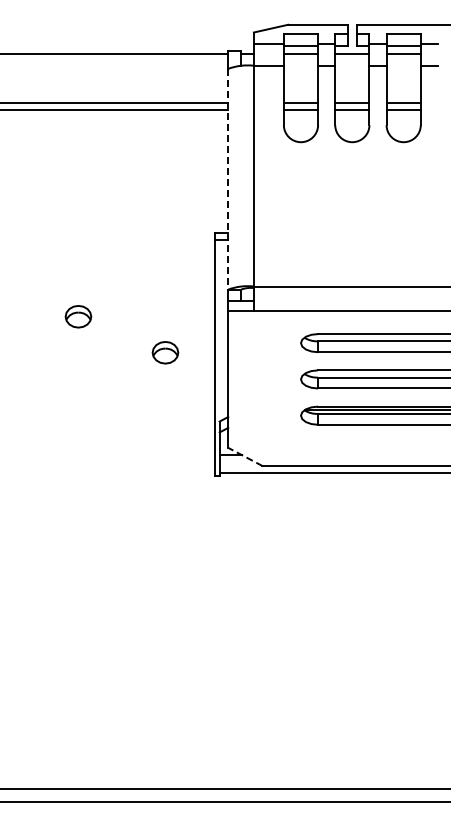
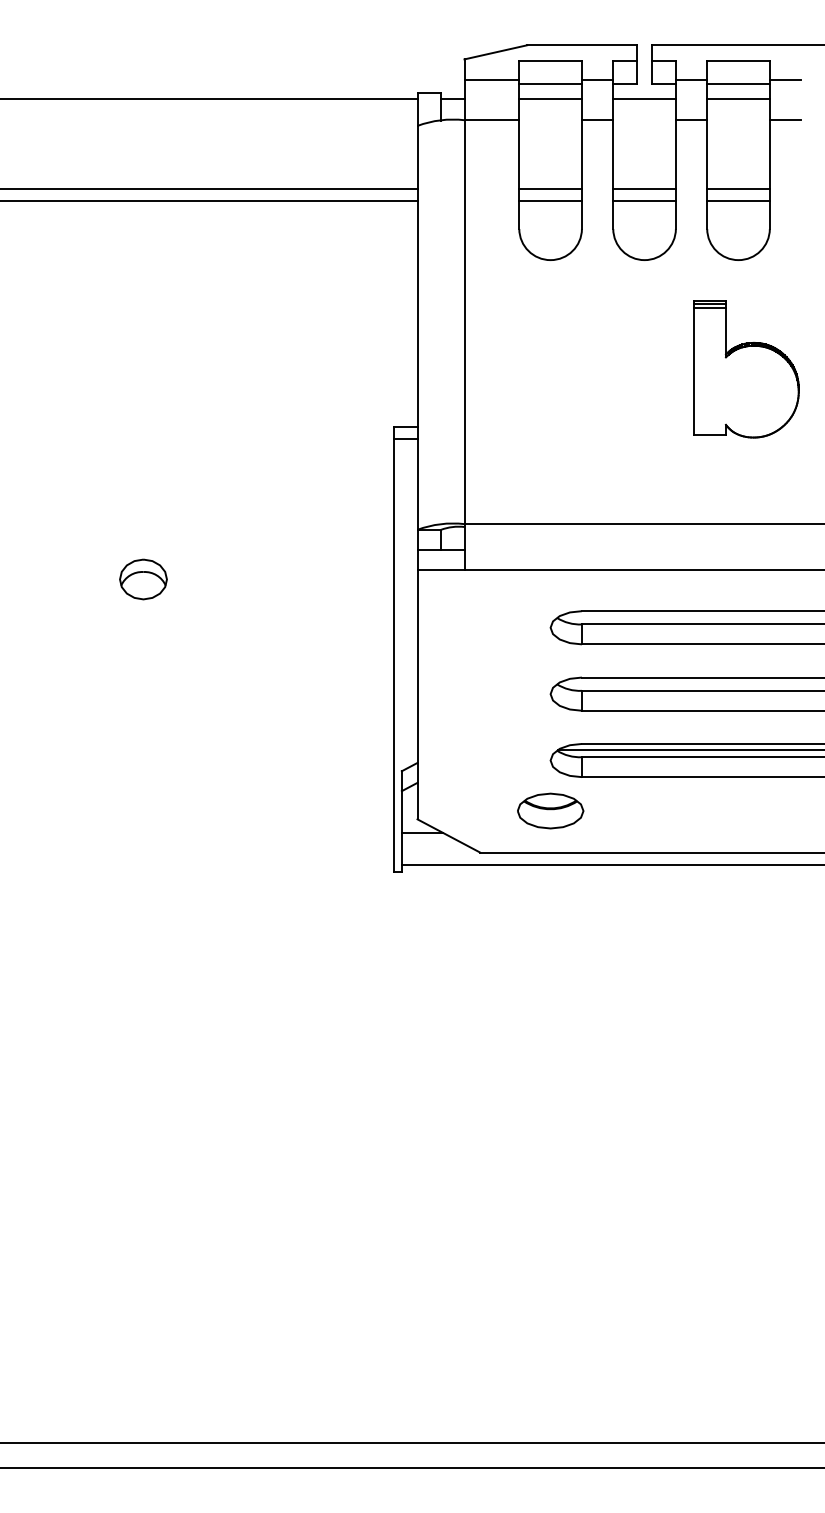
line: (228, 179) -> (417, 328), dashed -> solid
part: (407, 202) -> (745, 370), added
part: (165, 352) -> (302, 644), removed
part: (300, 443) -> (549, 811), added
line: (244, 456) -> (447, 835), dashed -> solid

